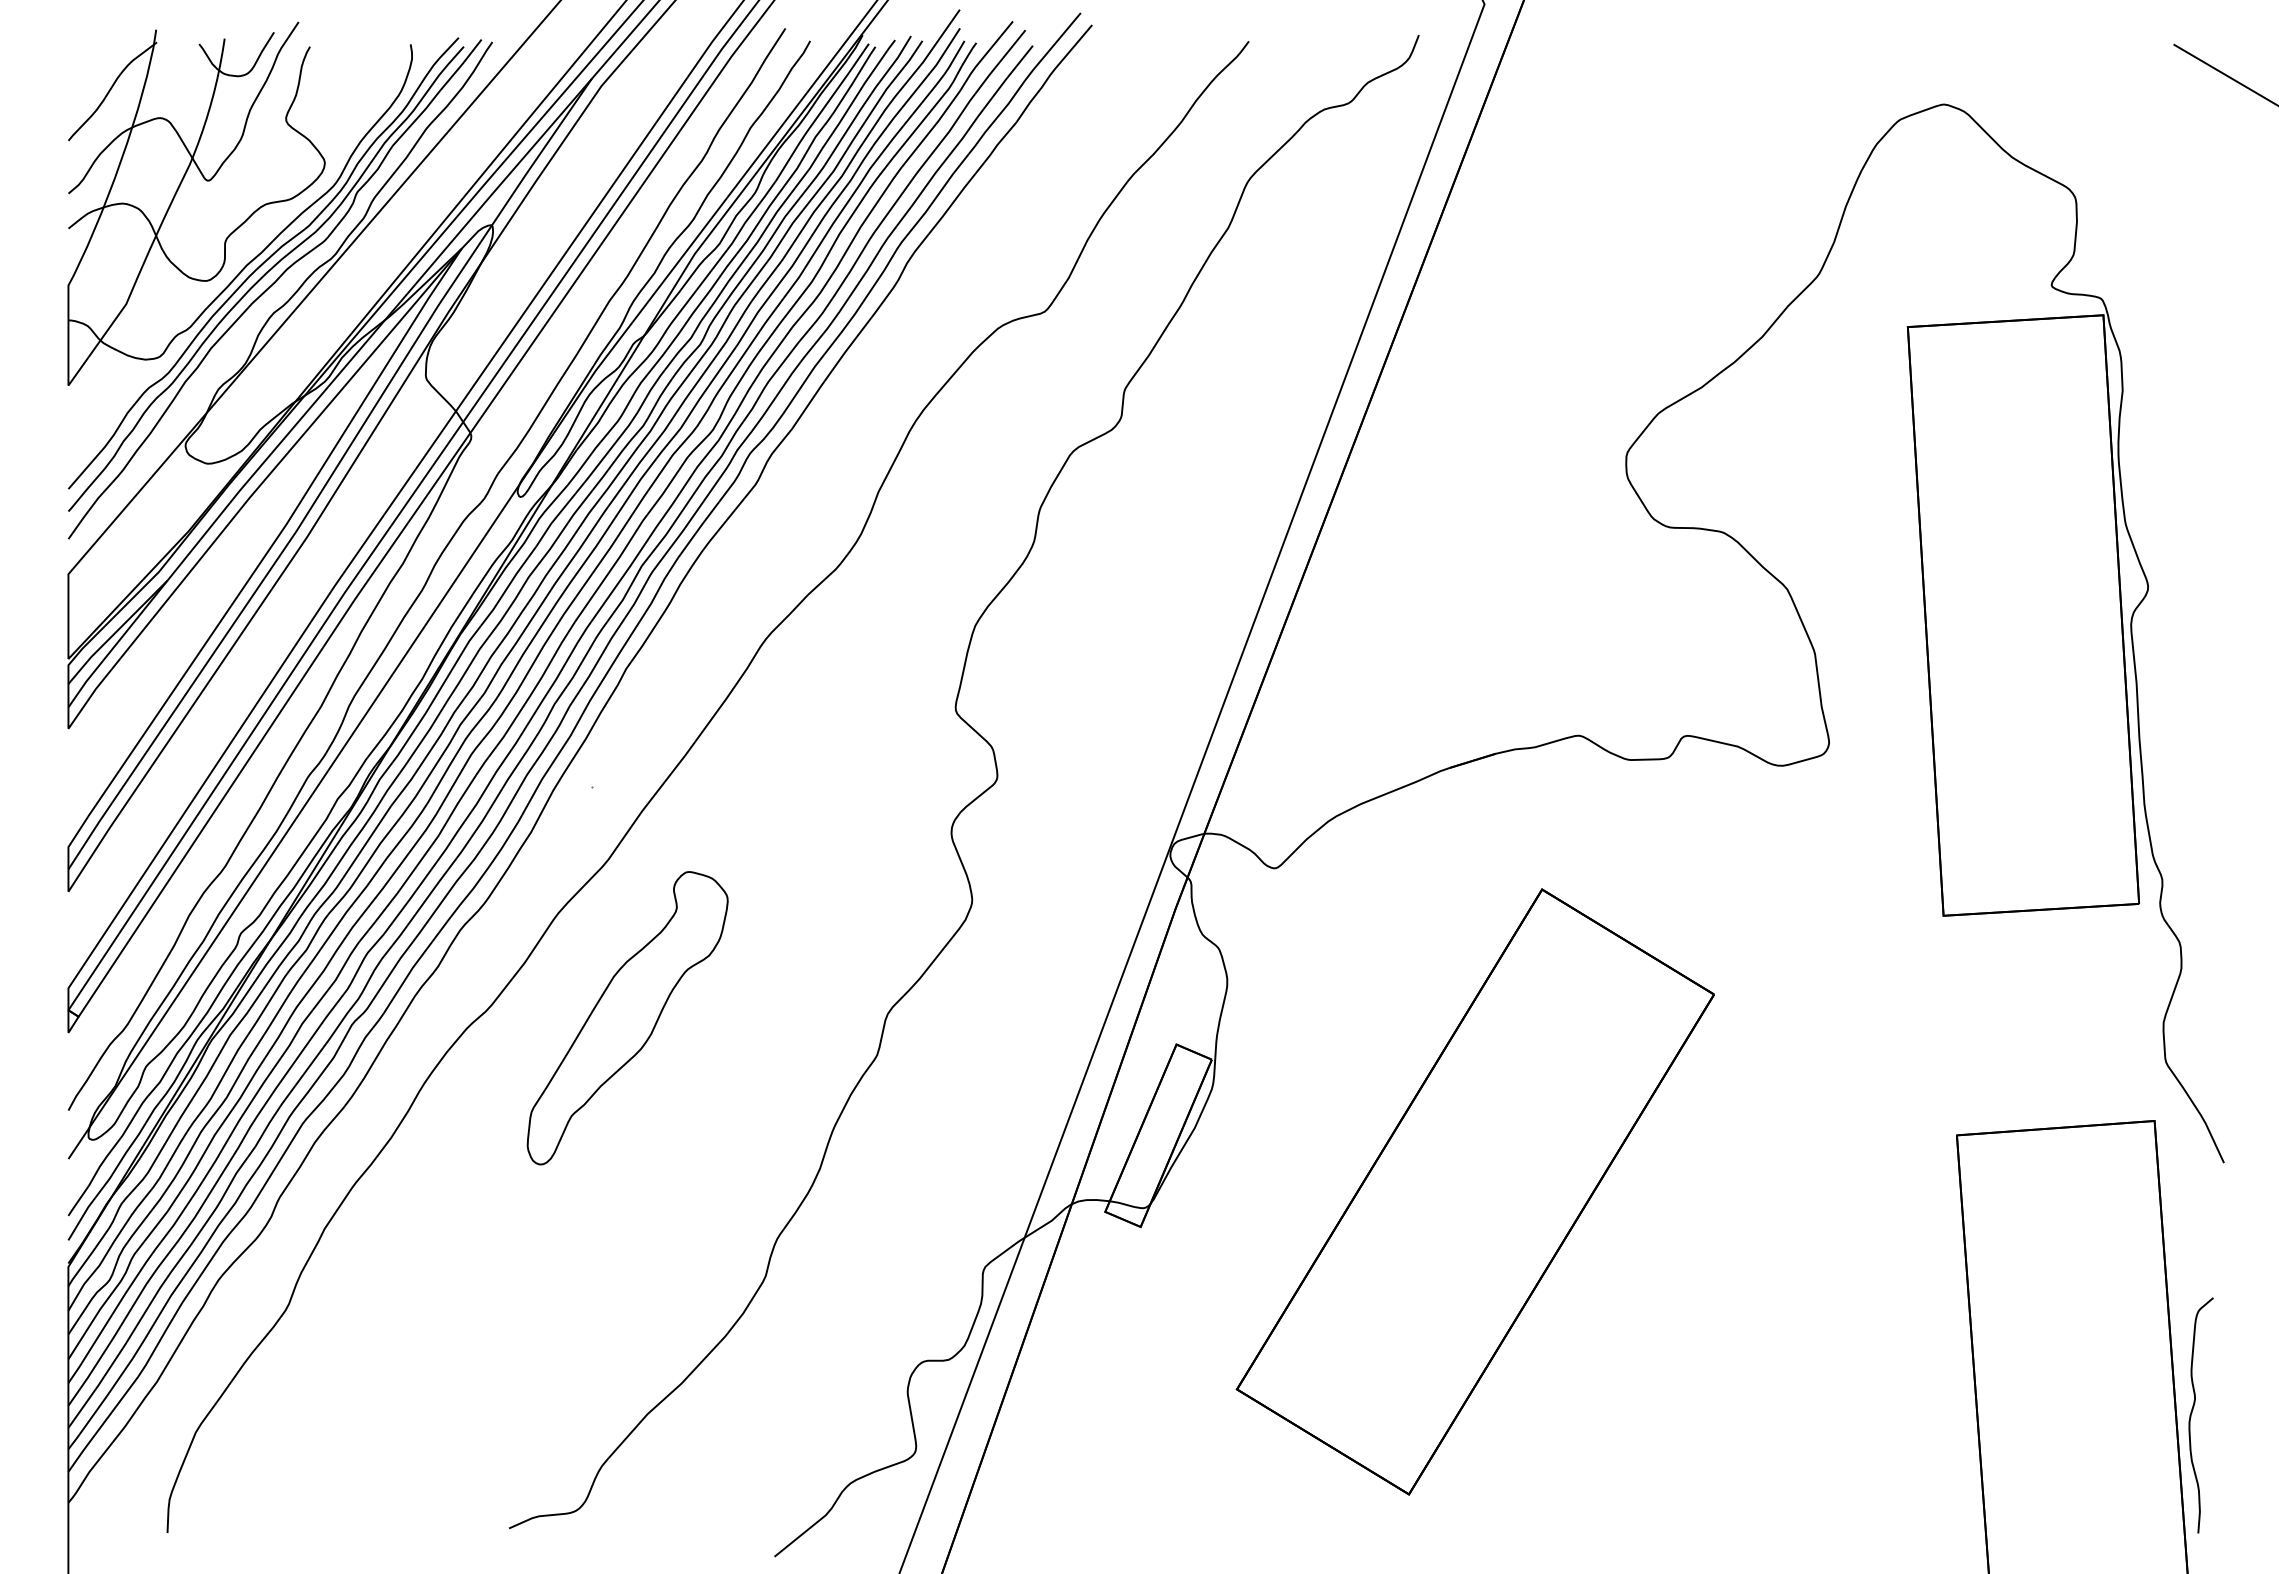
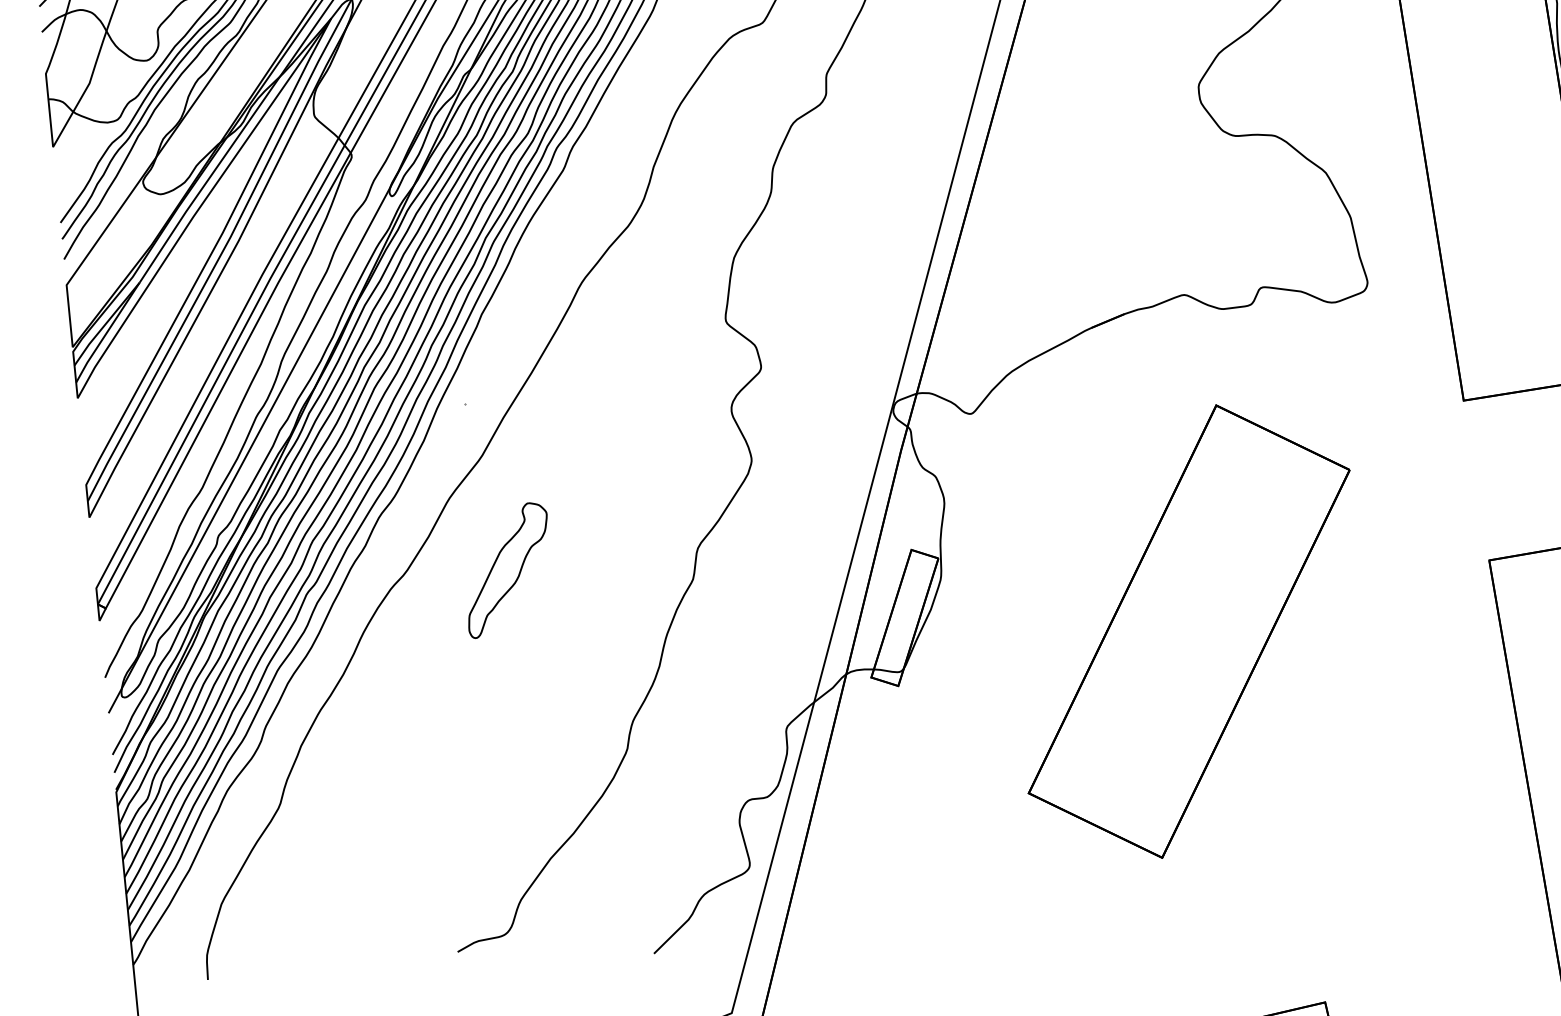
part: (627, 1018) -> (507, 570), size x0.6
part: (1474, 1191) -> (1188, 631), moved

